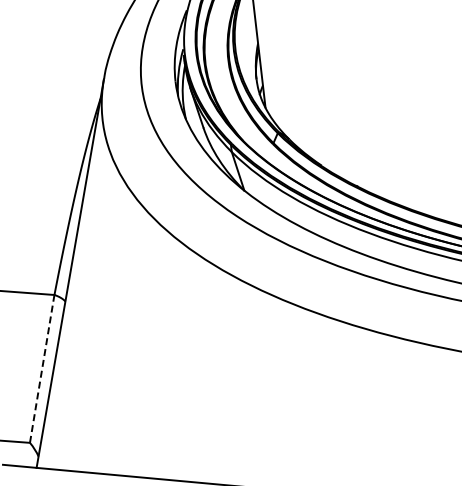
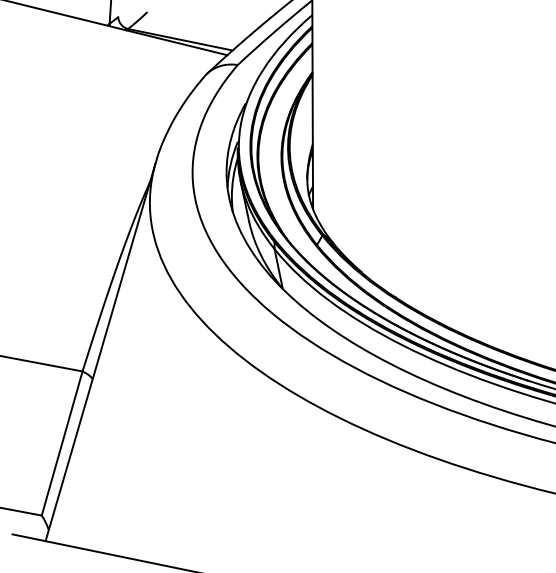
line: (42, 368) -> (62, 443), dashed -> solid

